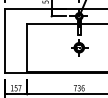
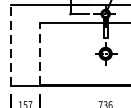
line: (5, 41) -> (11, 45), solid -> dashed
line: (27, 47) -> (39, 53), solid -> dashed

